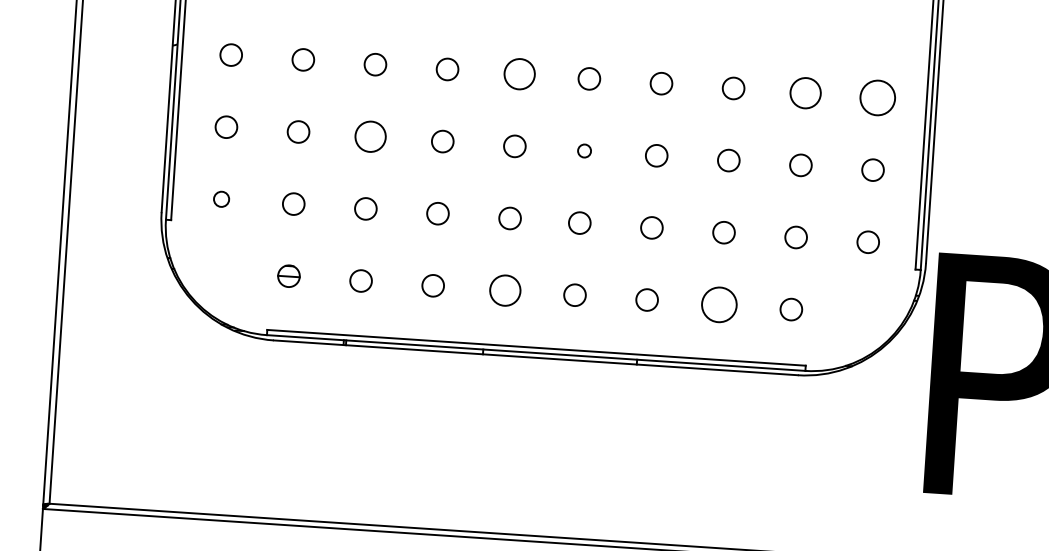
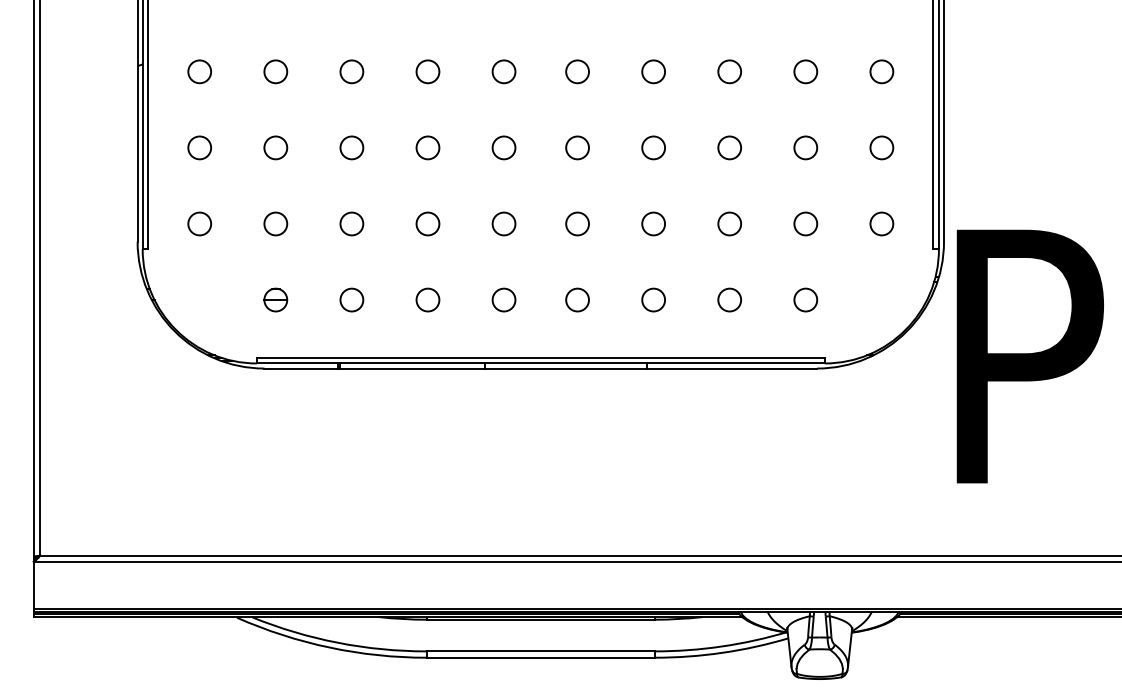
circle: (519, 73) -> (503, 71), size x0.71
circle: (805, 92) -> (805, 71), size x0.71
circle: (877, 97) -> (881, 71), size x0.62
circle: (370, 136) -> (351, 147), size x0.71
circle: (584, 150) -> (577, 147), size x1.67
circle: (221, 198) -> (199, 223), size x1.43
circle: (504, 290) -> (503, 299), size x0.71
circle: (719, 304) -> (729, 299), size x0.62

